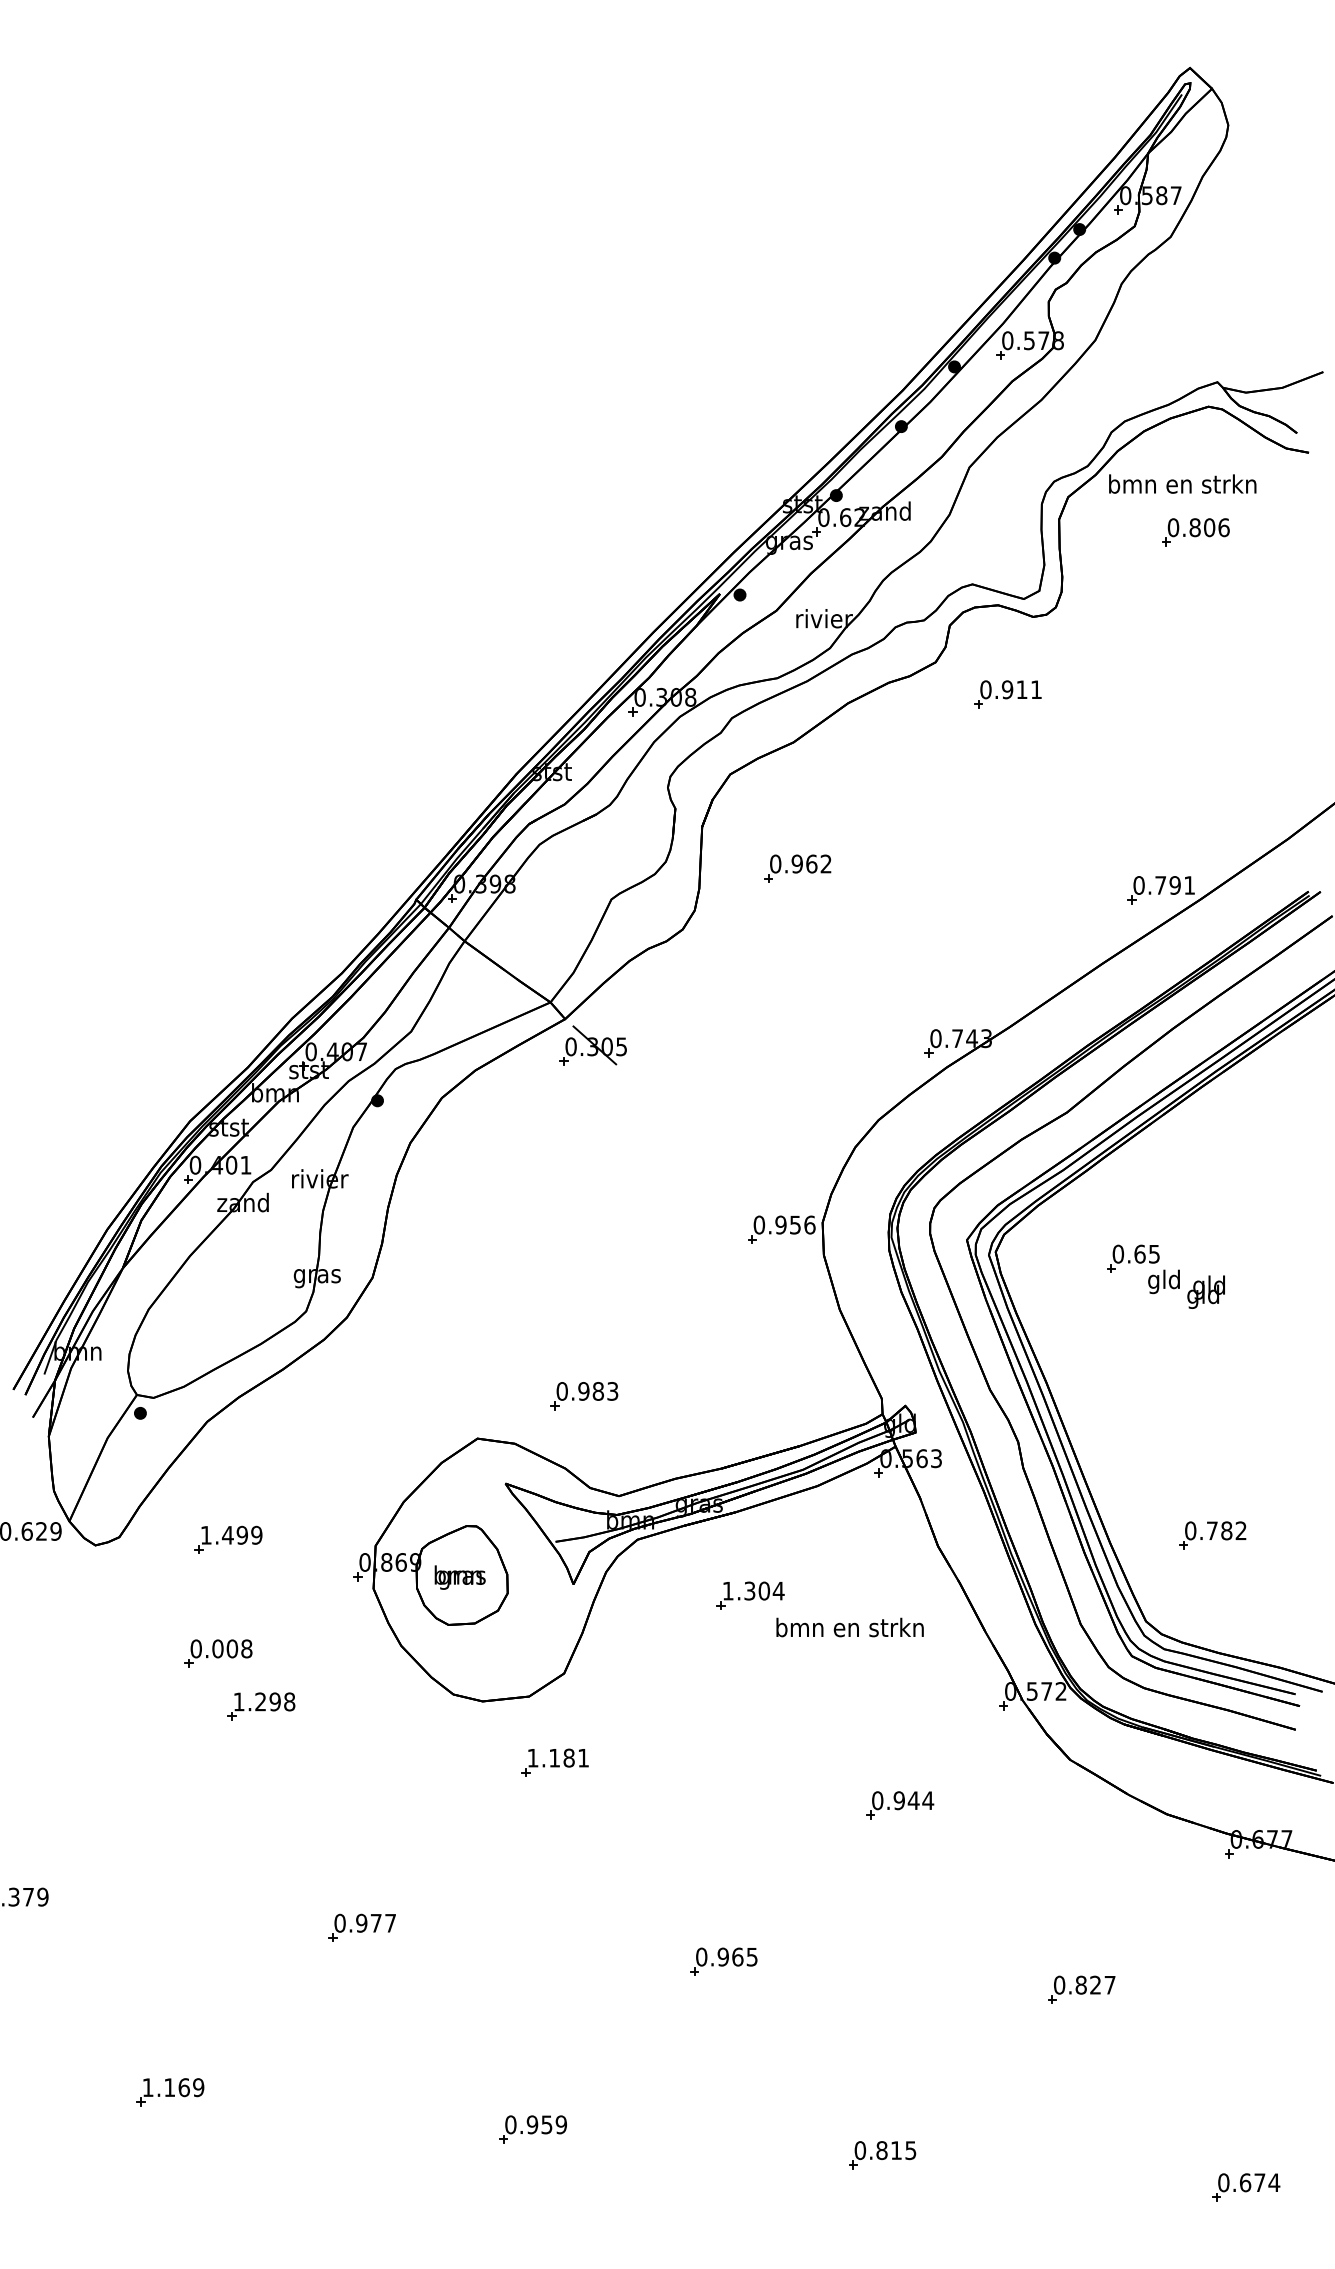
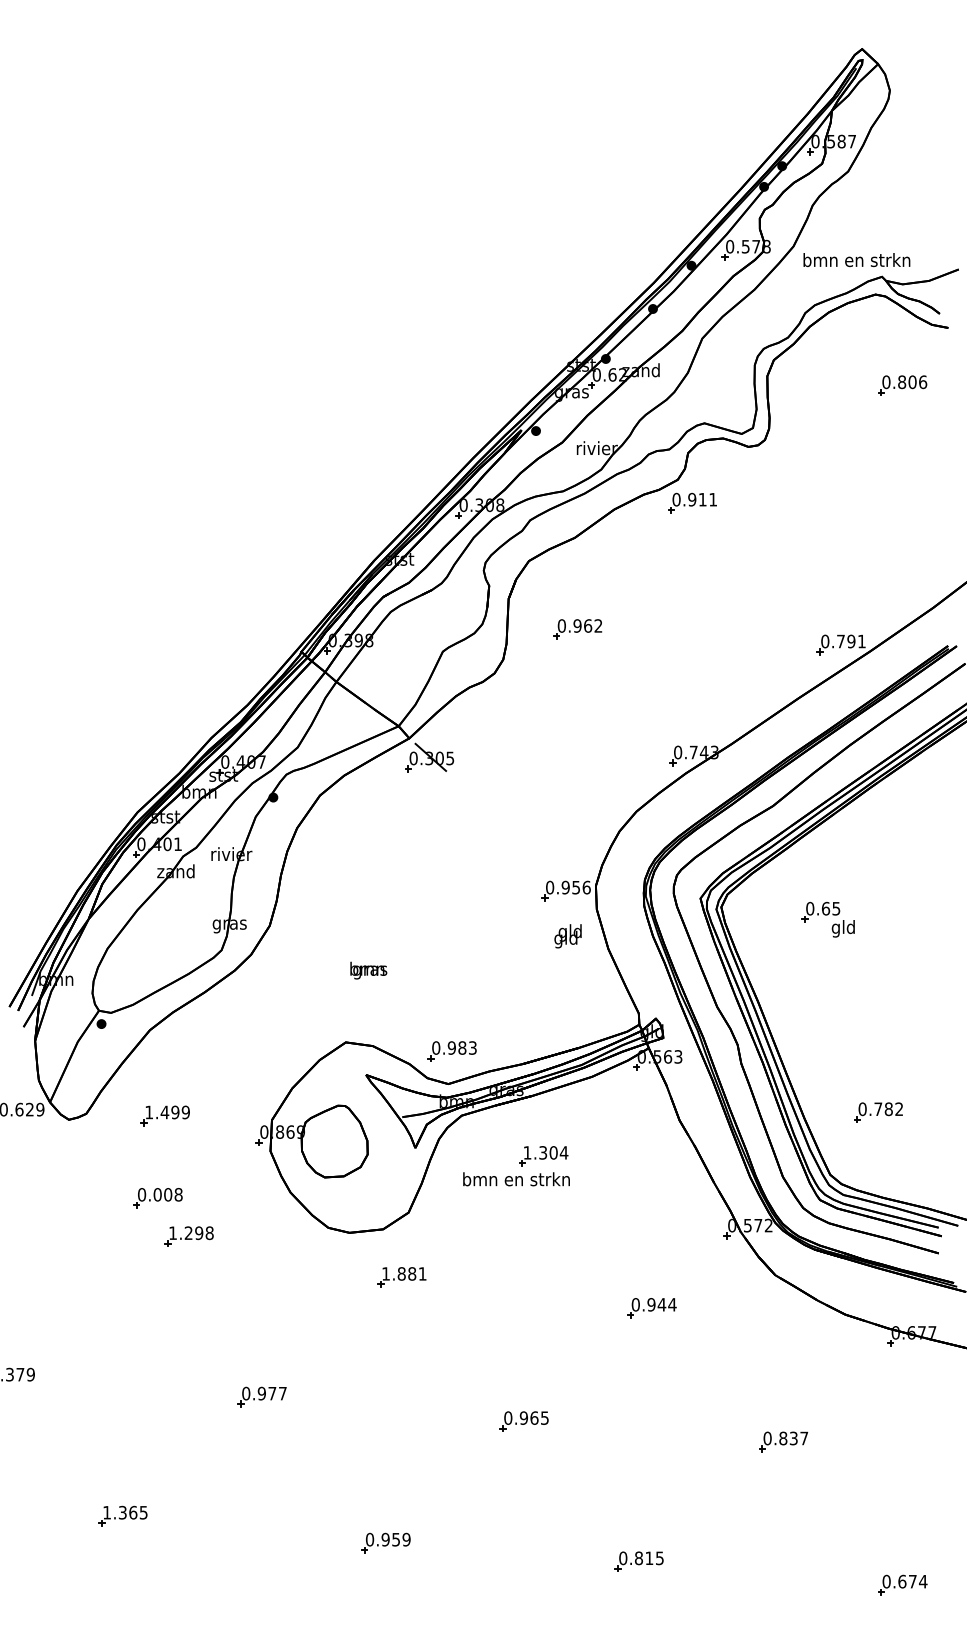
text: (1182, 483) -> (856, 259), moved
part: (1195, 532) -> (902, 385), moved
part: (1007, 694) -> (692, 503), moved
text: (1205, 1291) -> (567, 935), moved
part: (584, 1396) -> (452, 1051), moved
text: (459, 1577) -> (368, 970), moved
text: (849, 1627) -> (516, 1179), moved
text: (554, 1757) -> (401, 1273), 1.181 -> 1.881
text: (1095, 1985) -> (793, 1438), 0.827 -> 0.837
text: (184, 2087) -> (133, 1512), 1.169 -> 1.365

